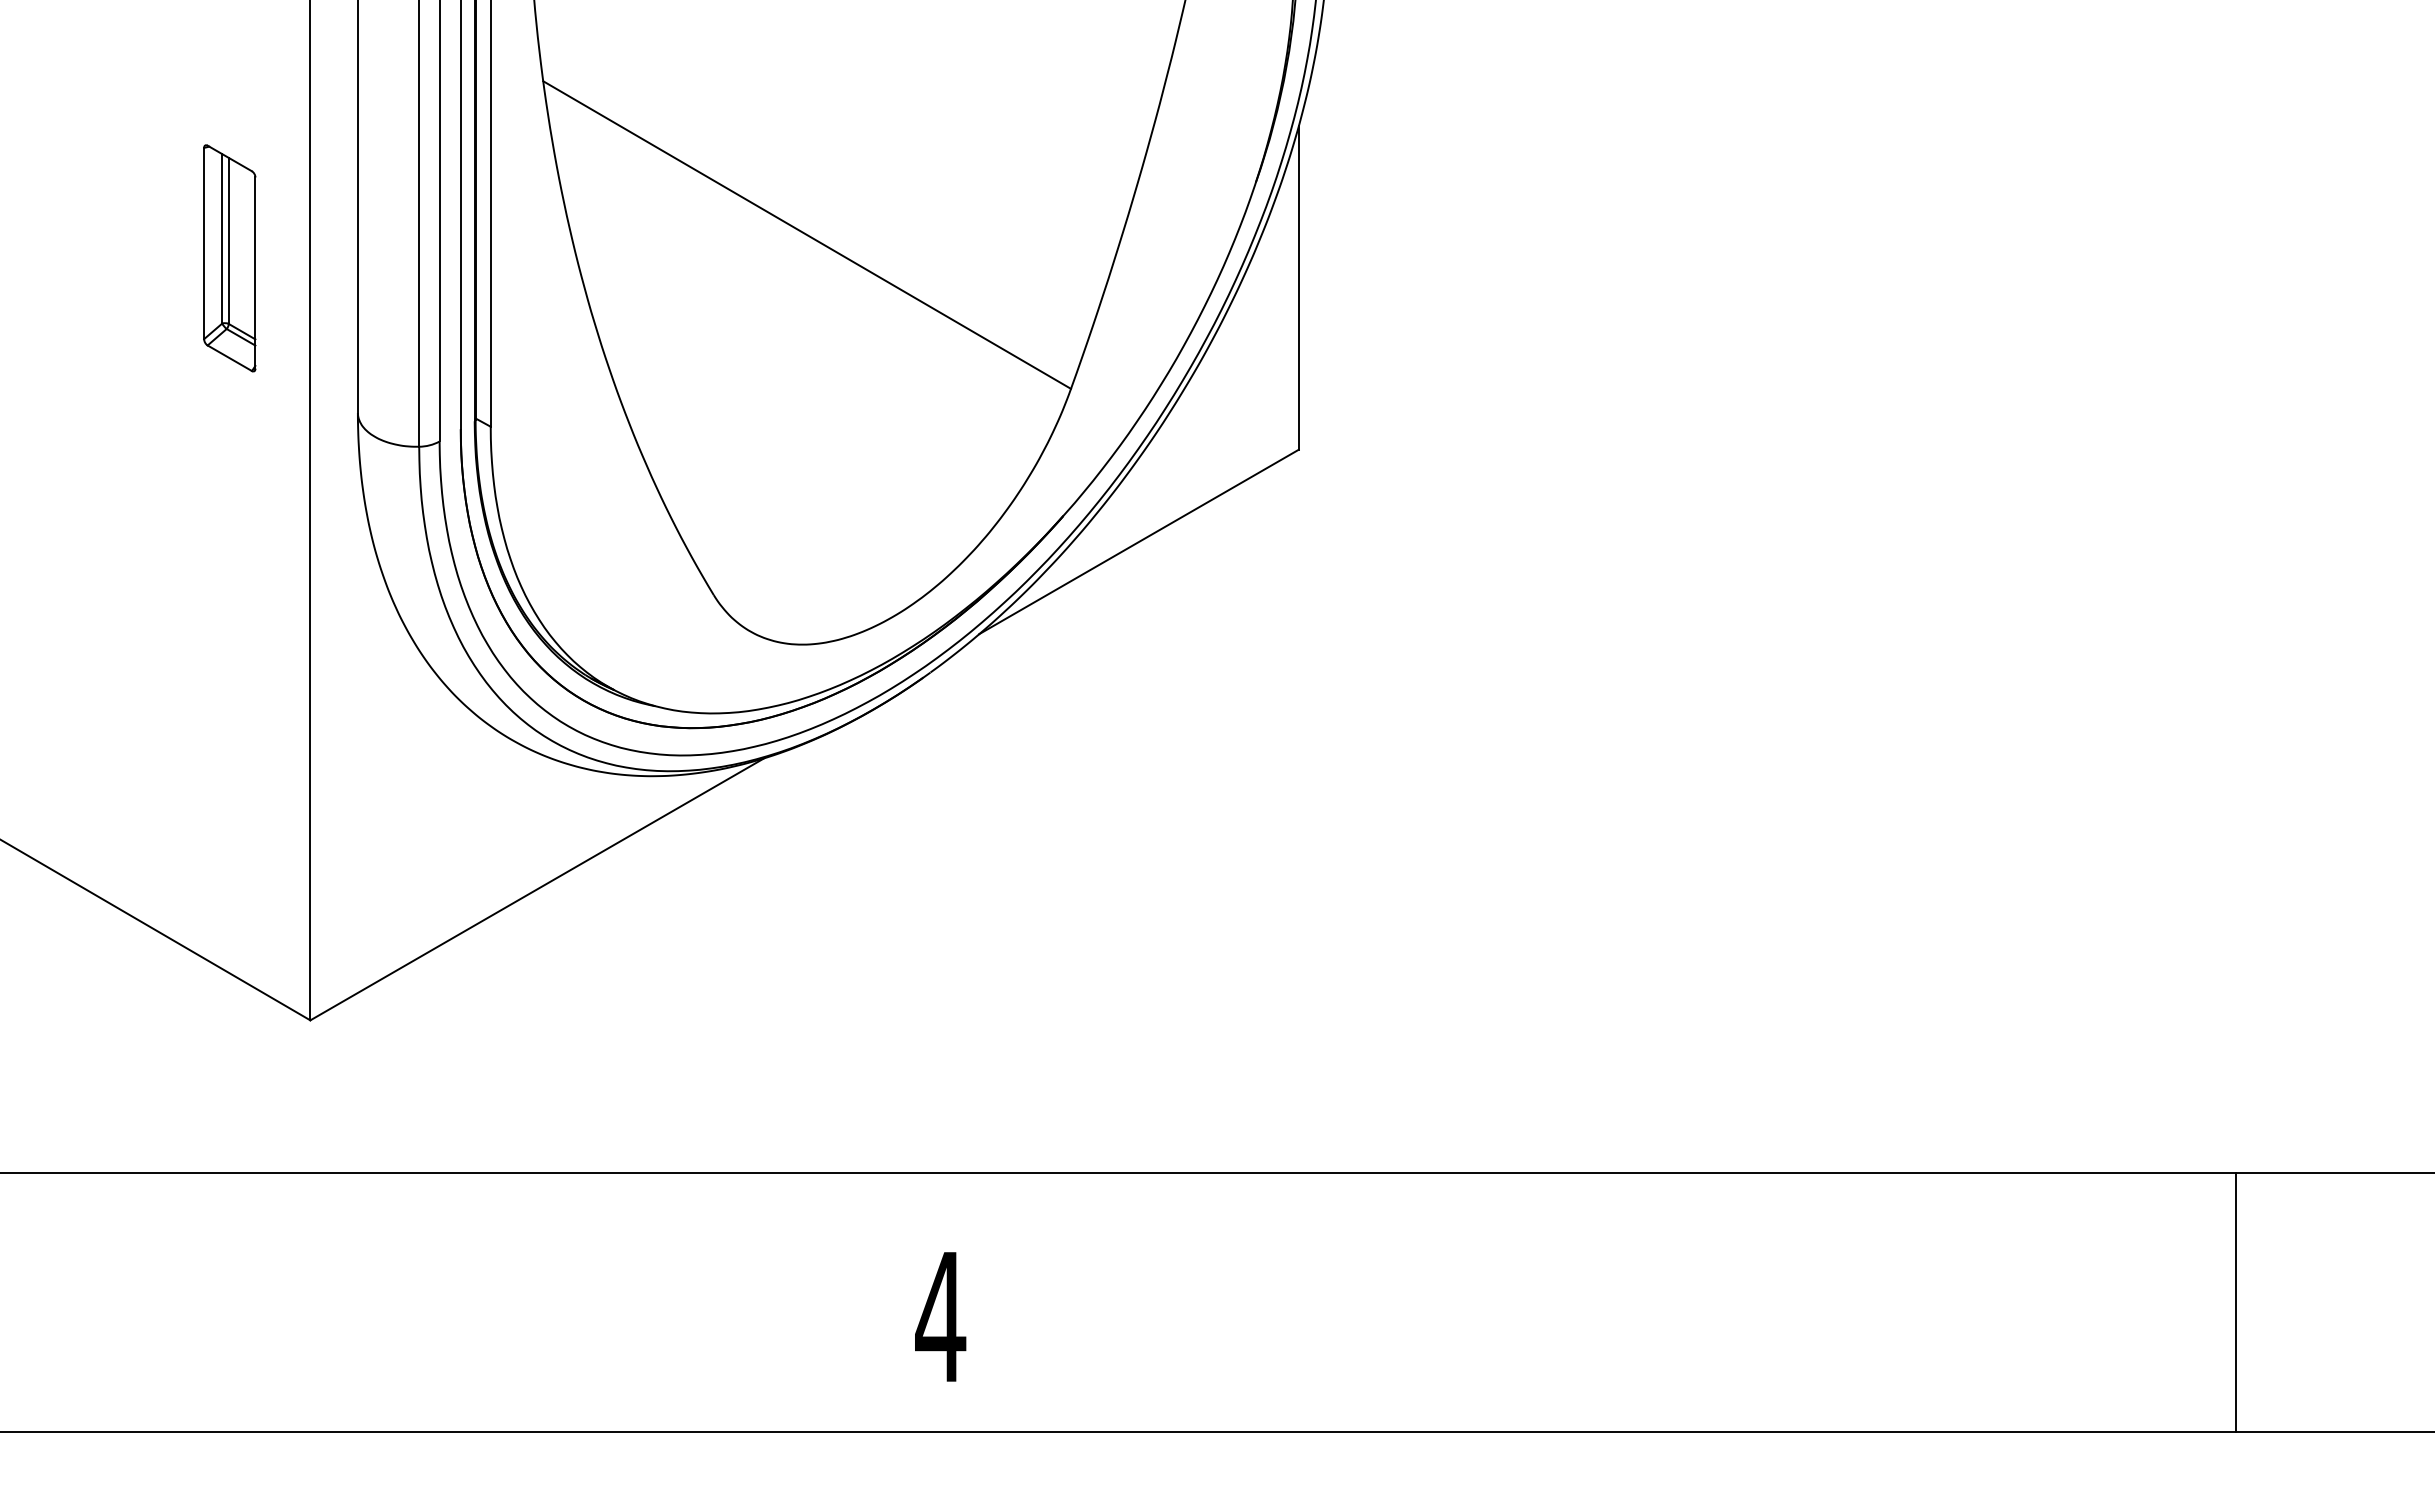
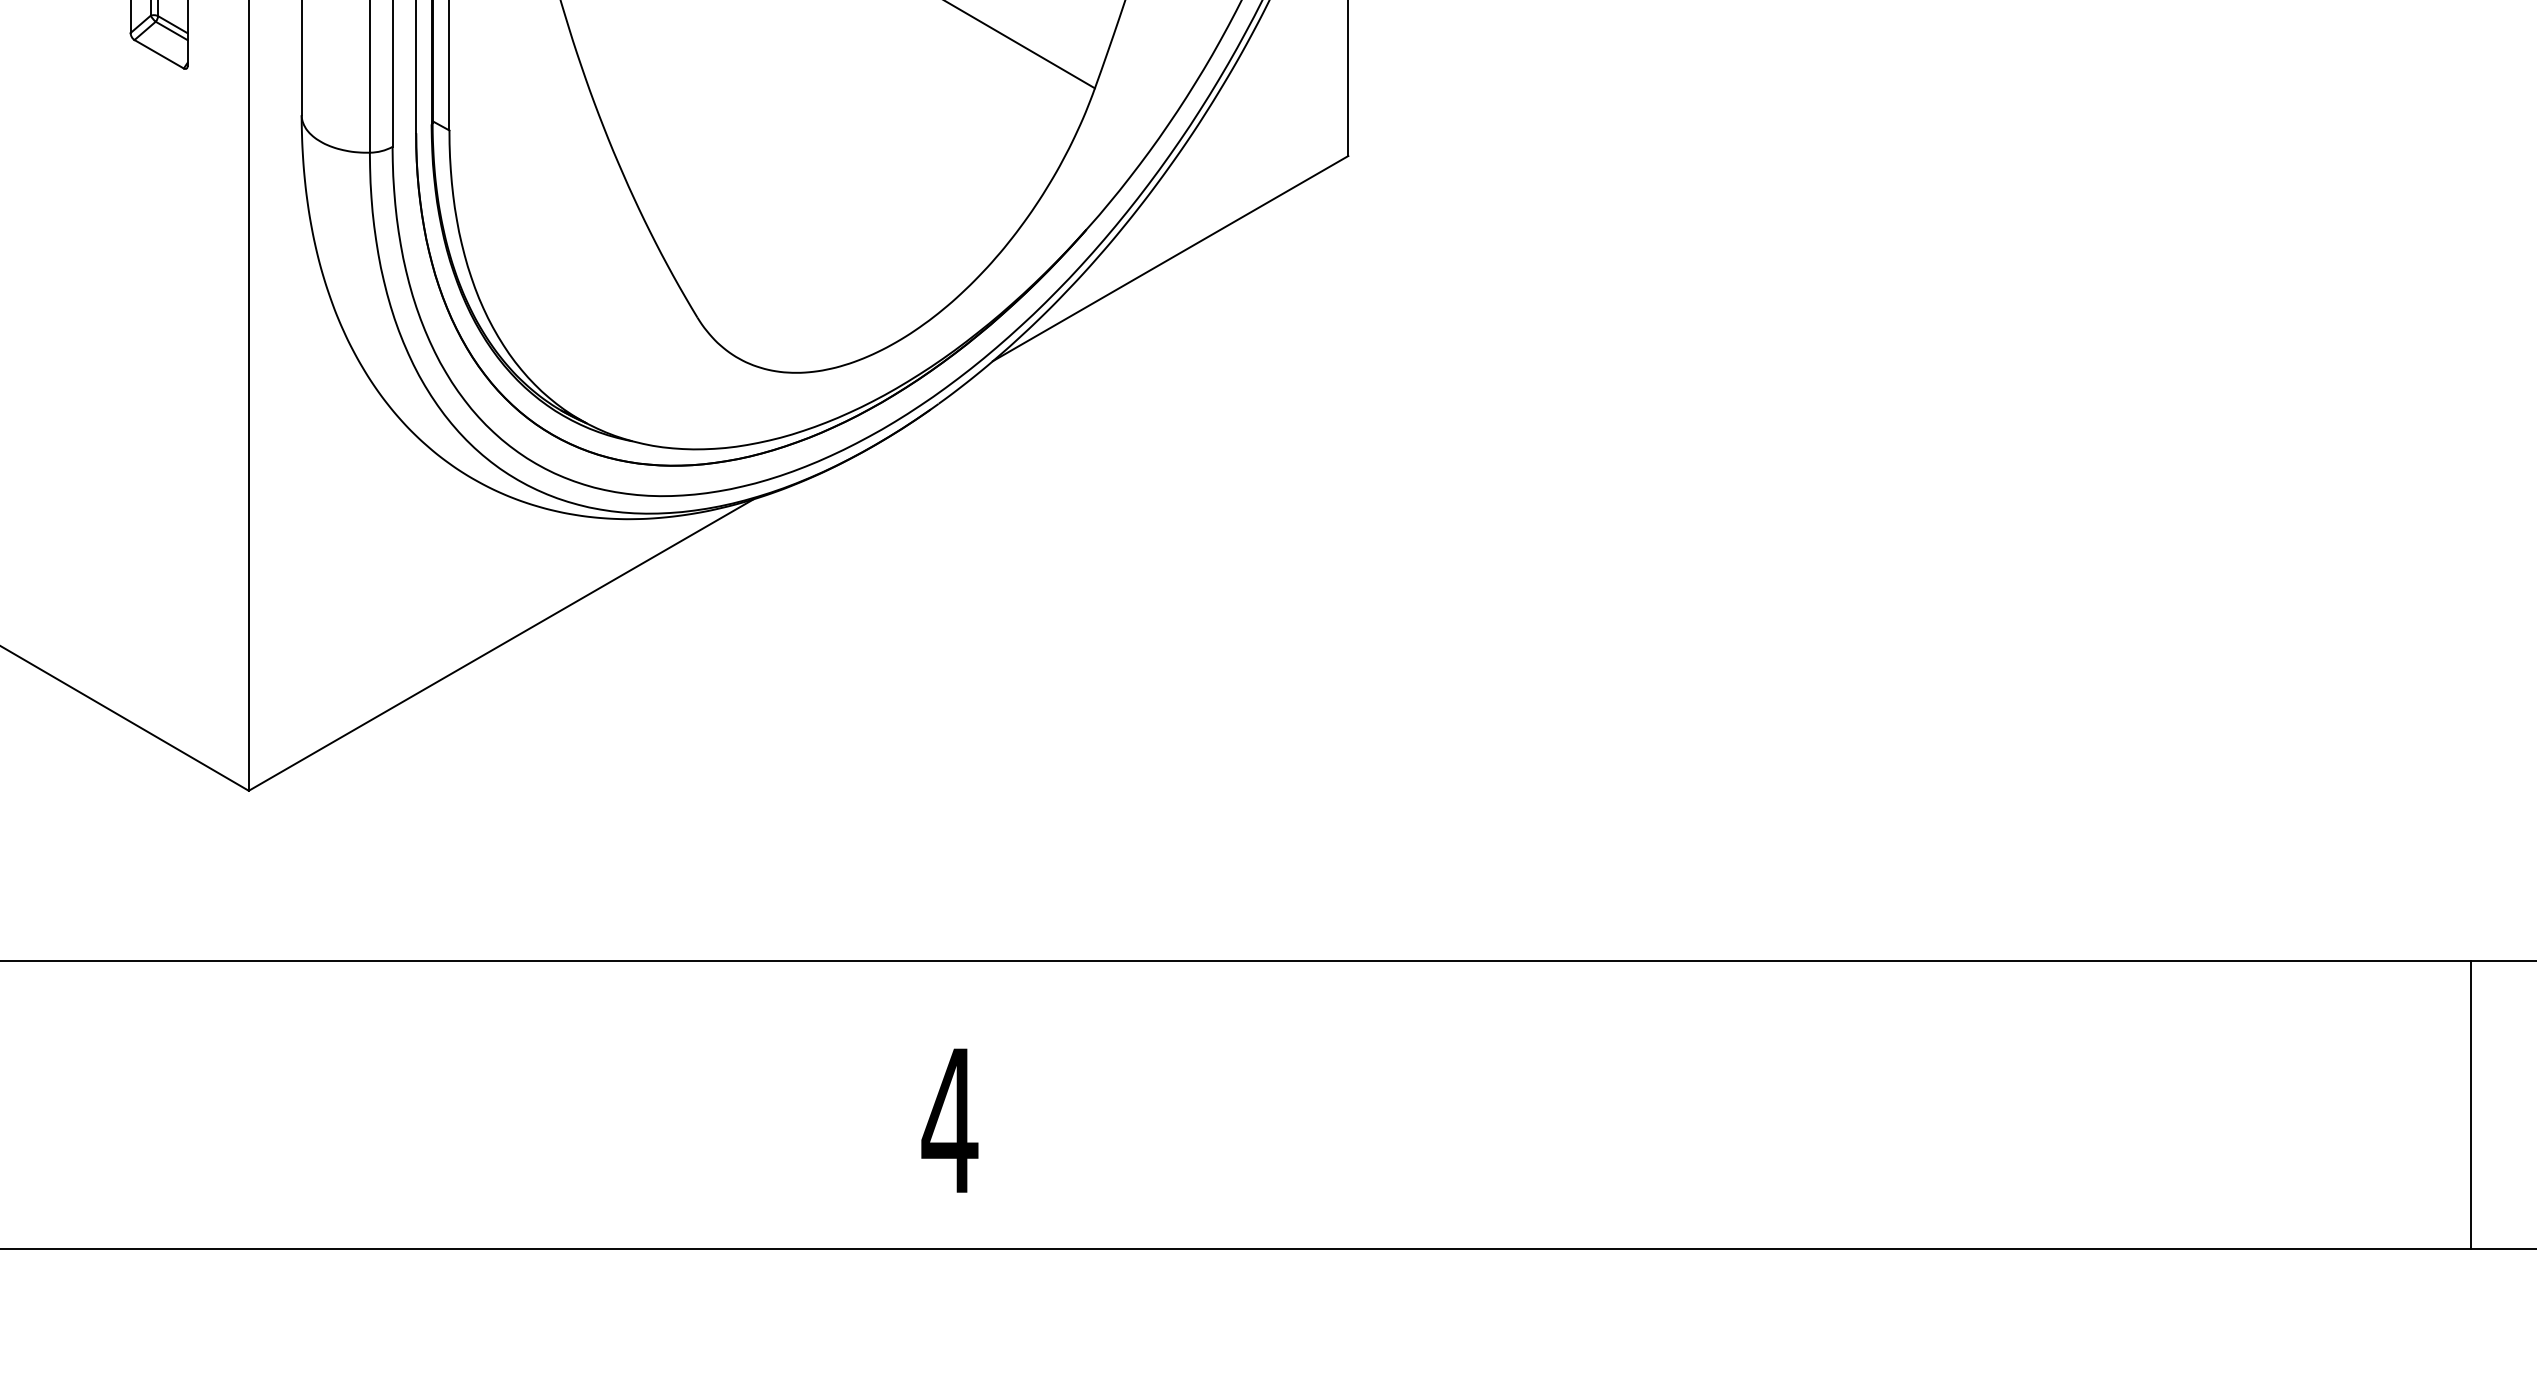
line: (2236, 1302) -> (2471, 1104), moved

